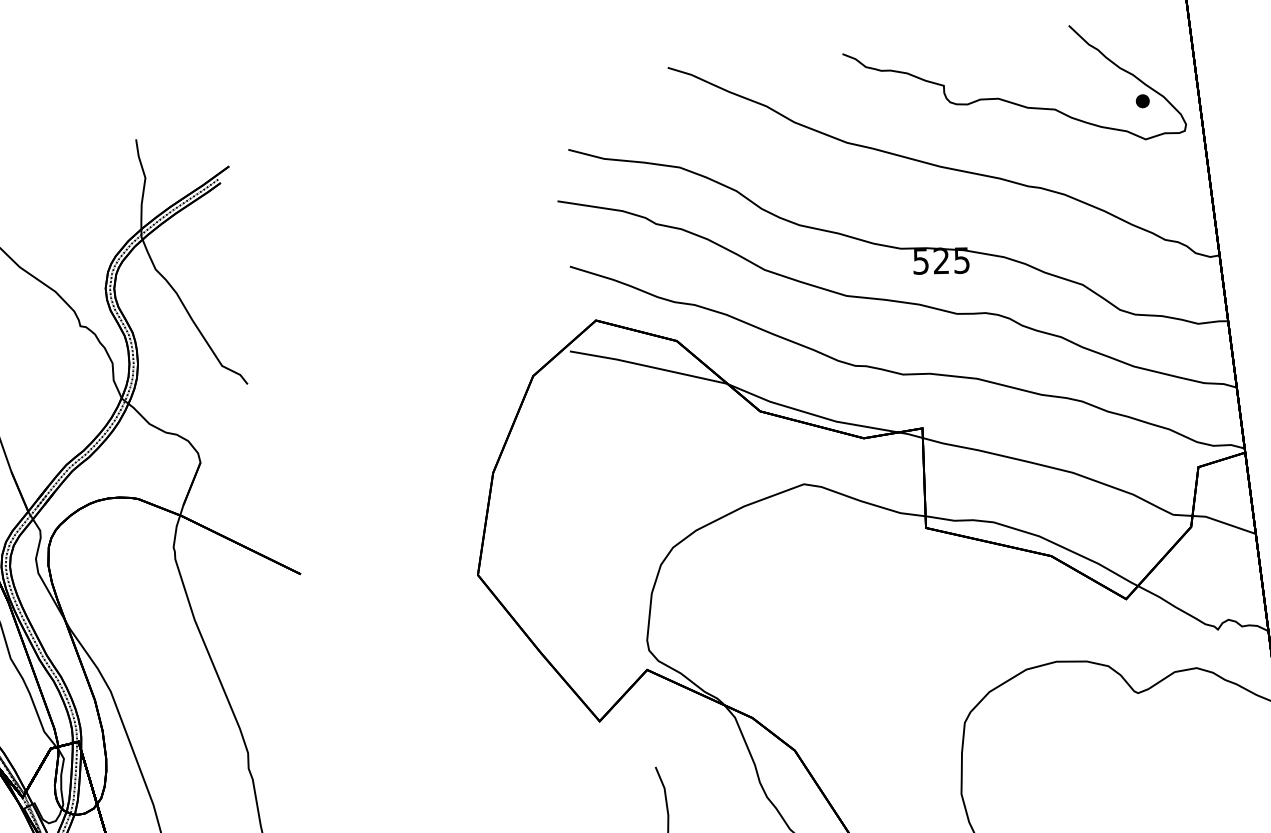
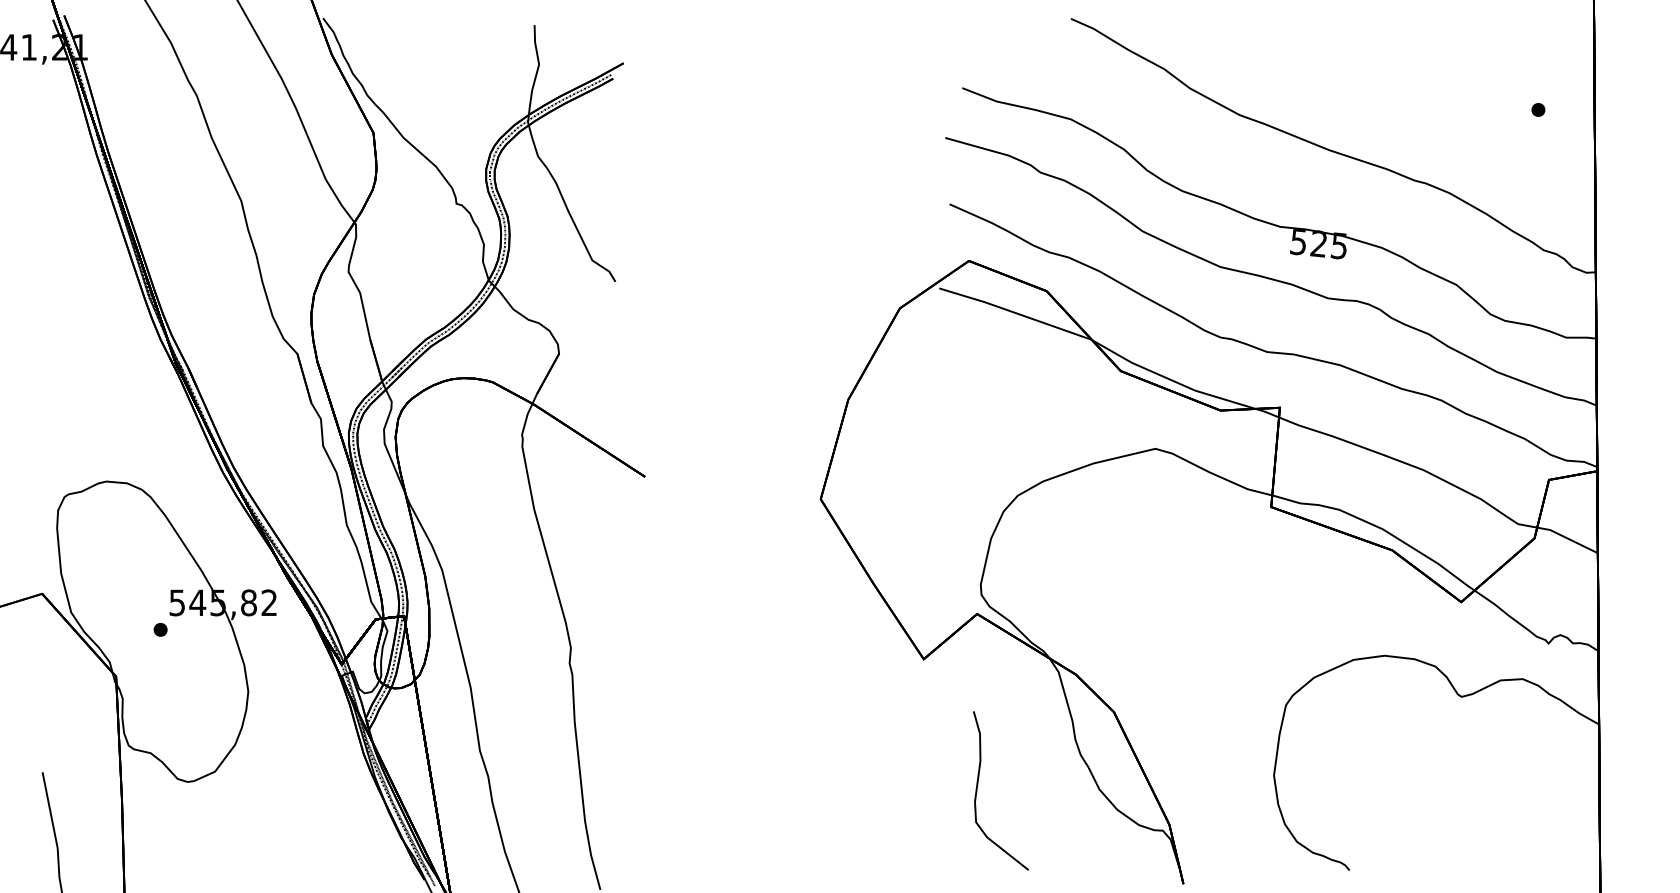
curve: (1011, 101) -> (1408, 94), removed

